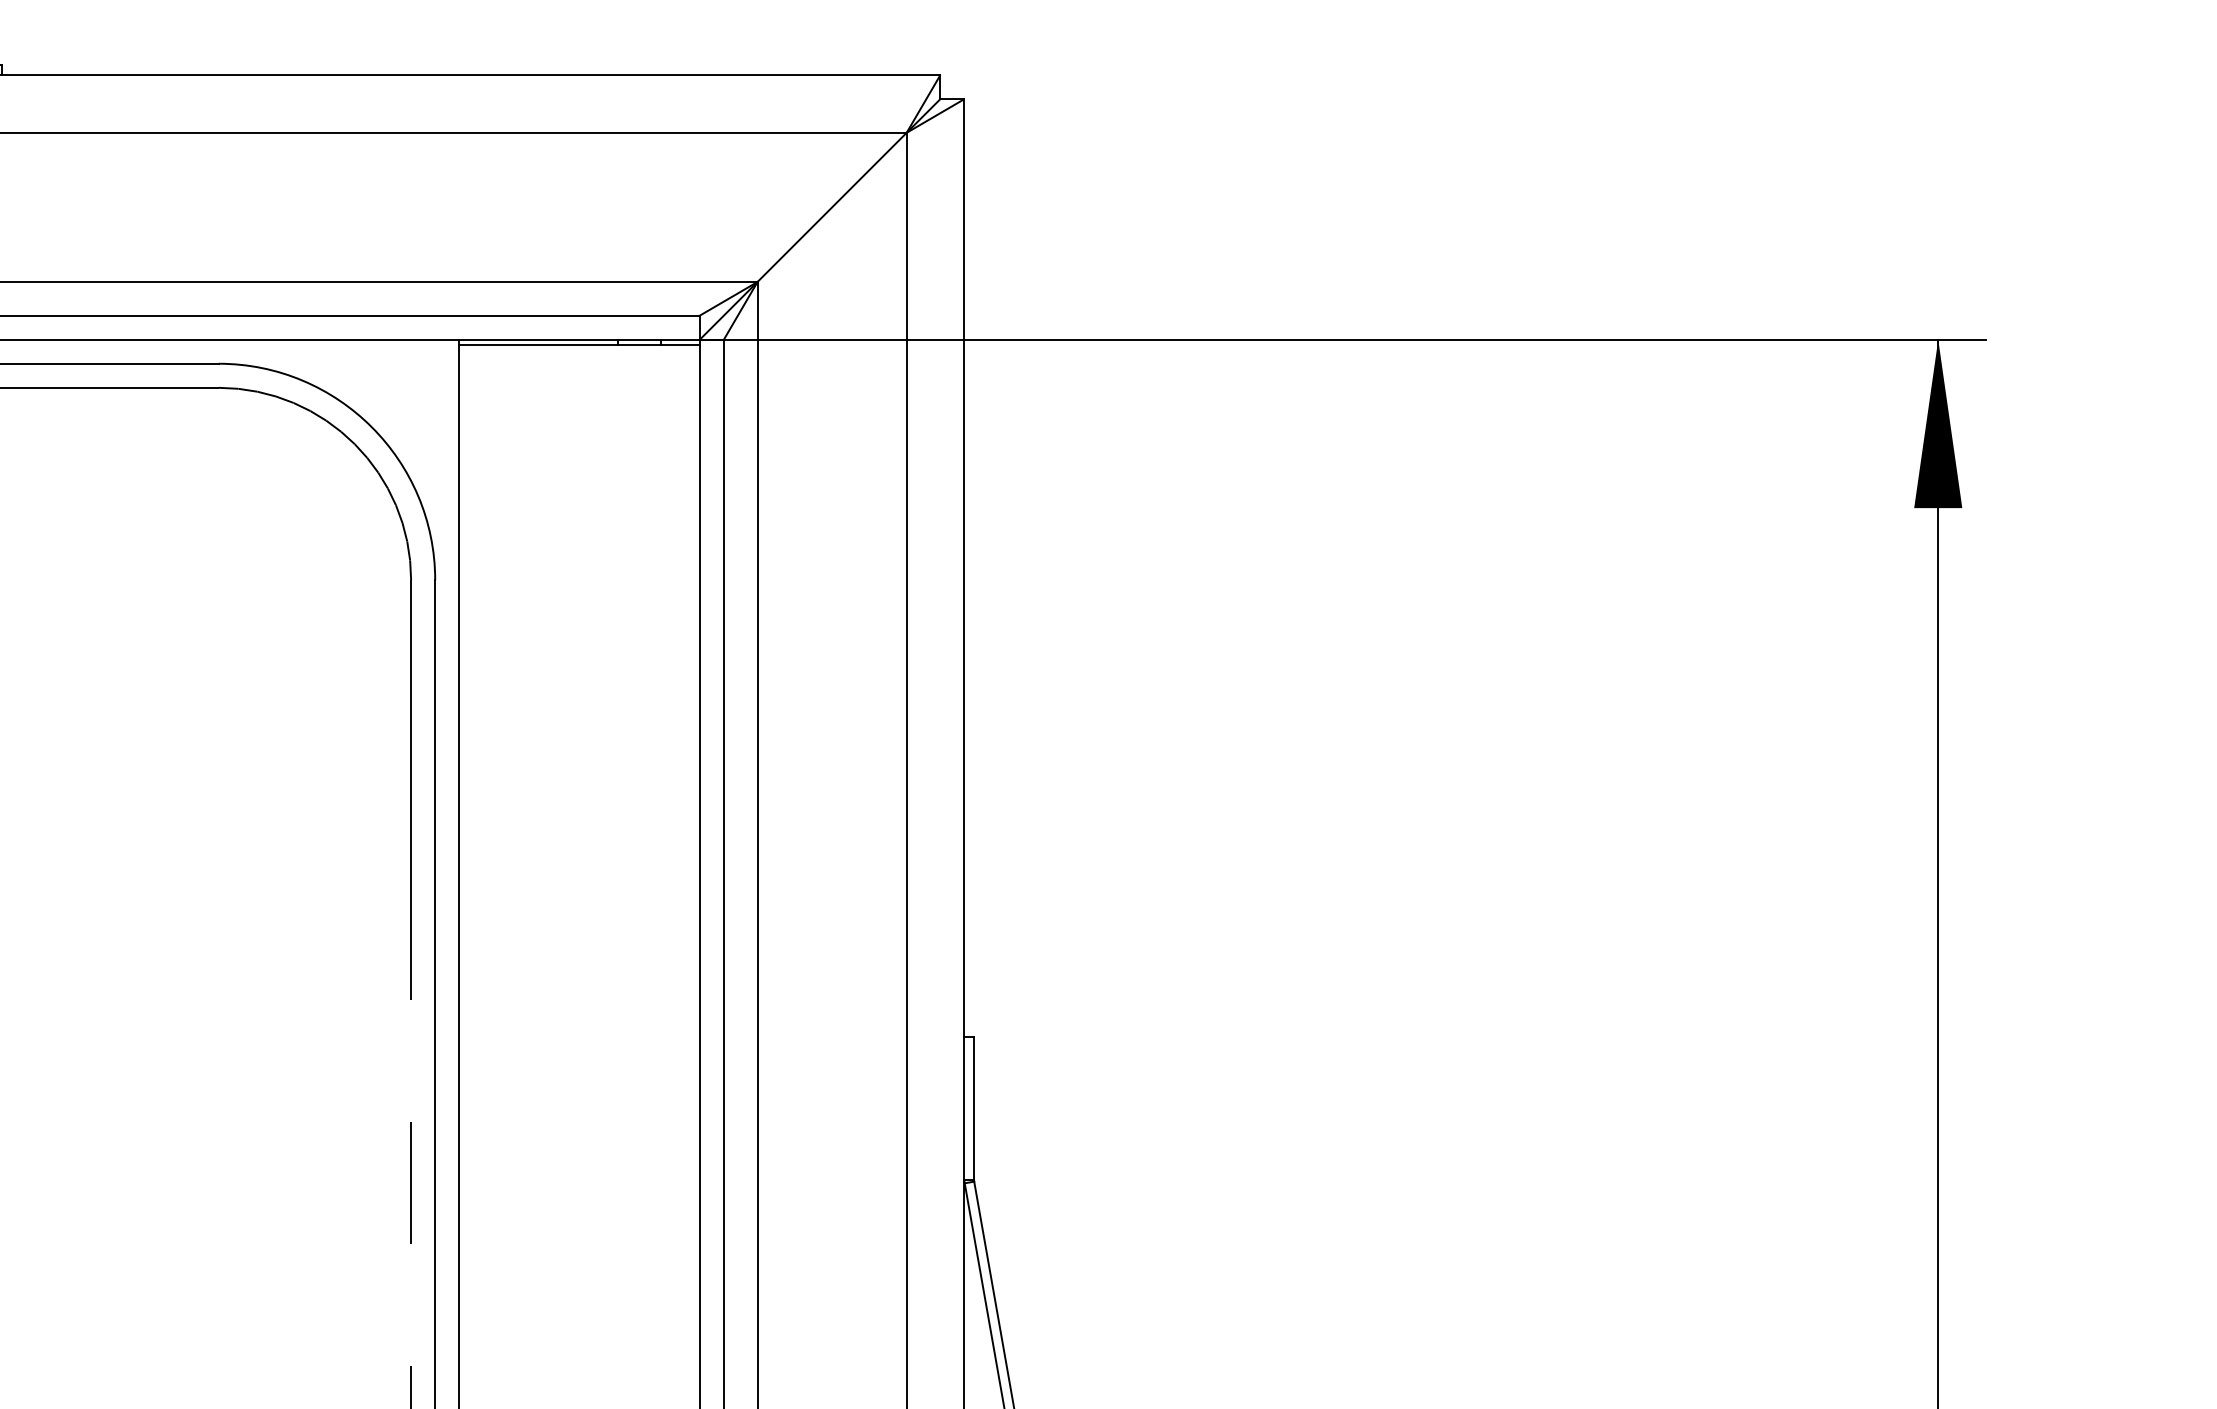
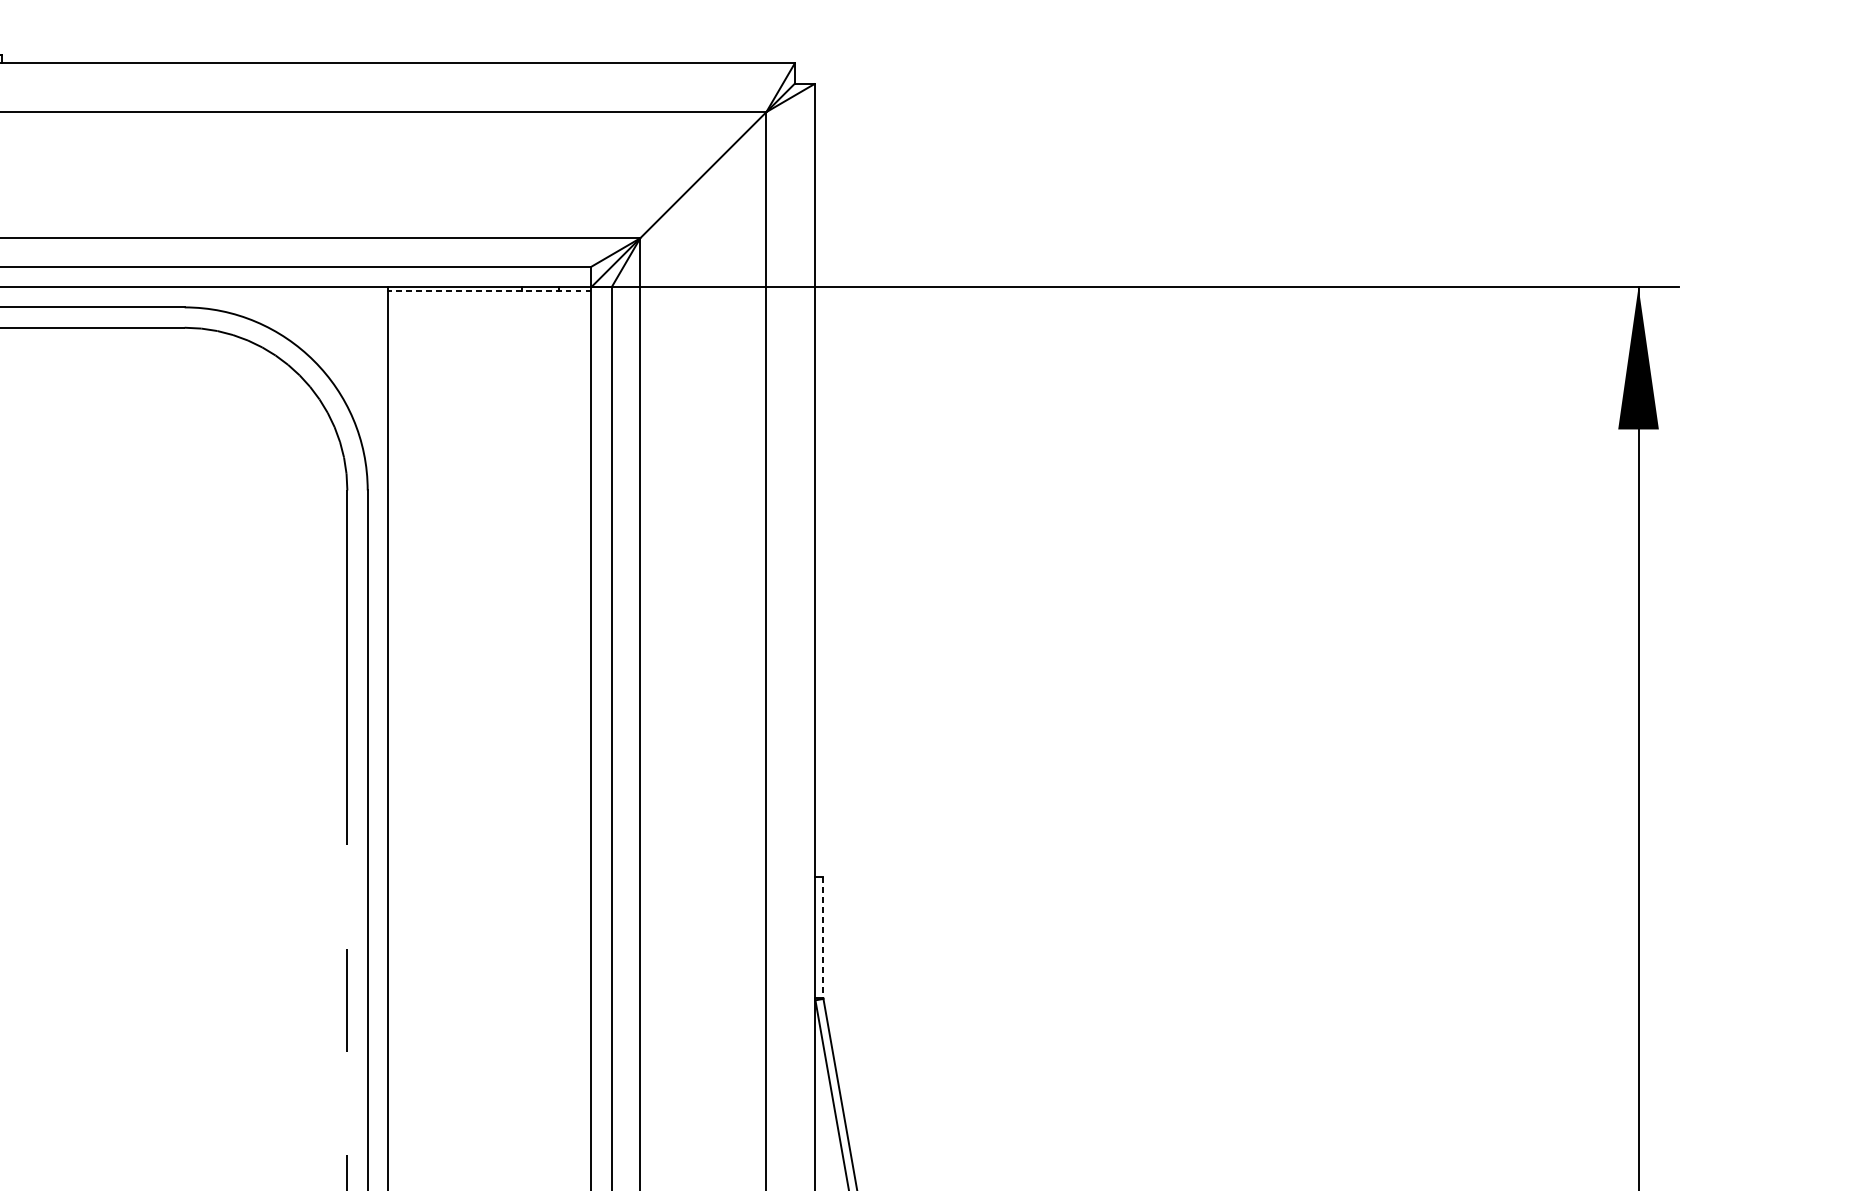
line: (579, 344) -> (489, 291), solid -> dashed
line: (974, 1109) -> (823, 937), solid -> dashed

